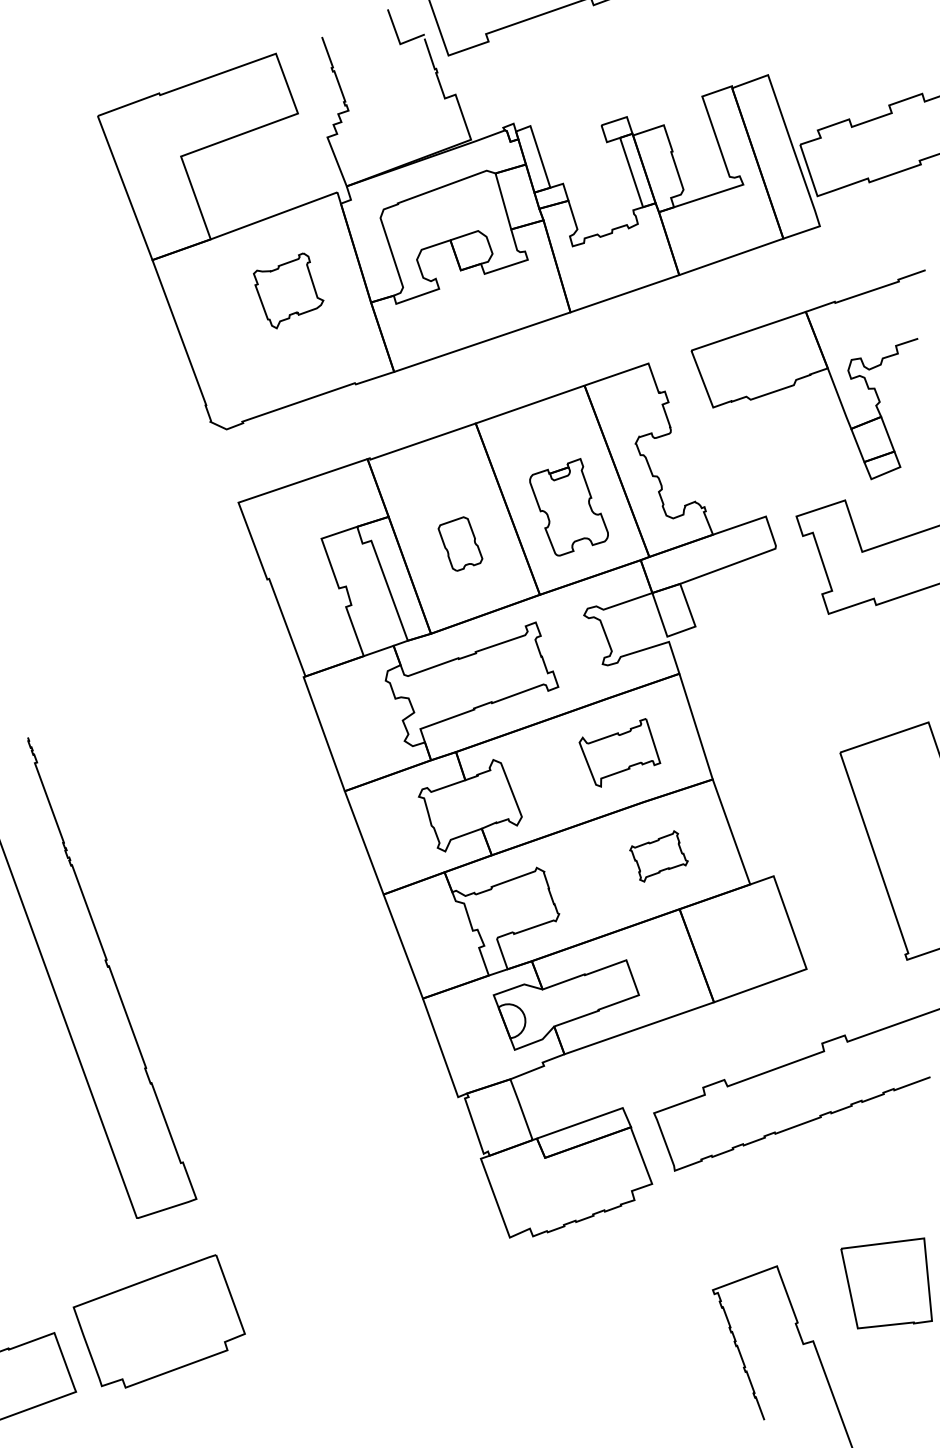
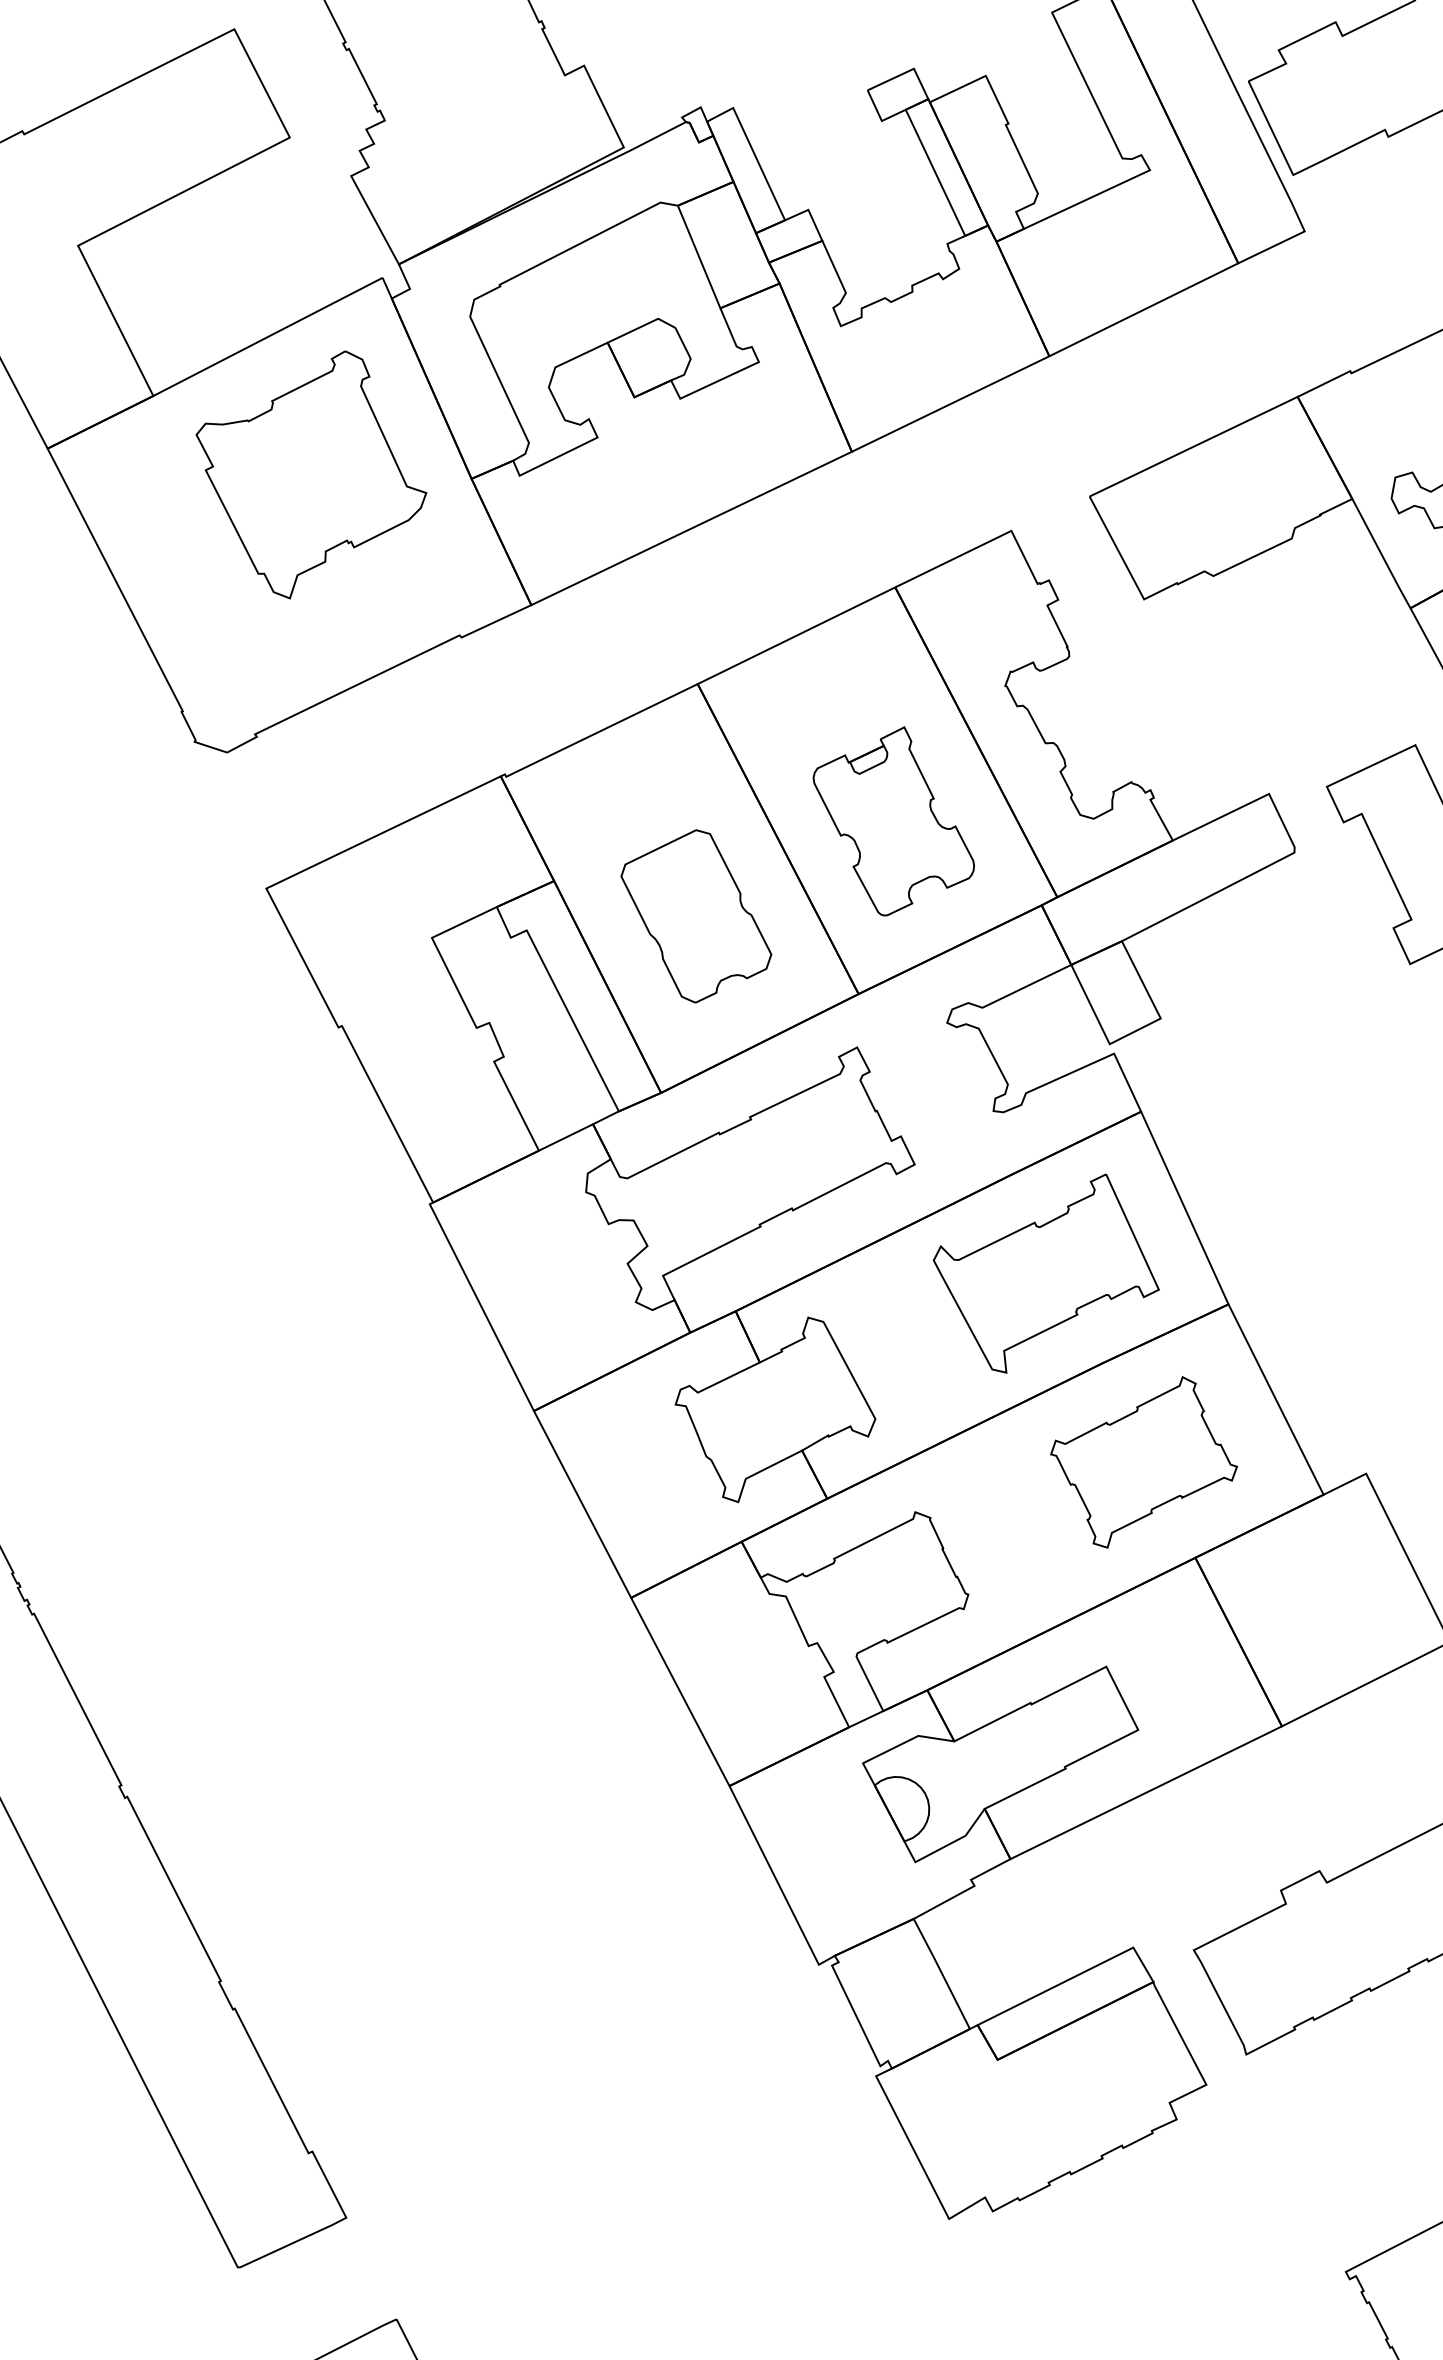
part: (288, 290) -> (312, 475), size x1.67
part: (460, 543) -> (696, 915), size x1.67
part: (619, 752) -> (1045, 1274), size x1.43
part: (658, 856) -> (1143, 1462), size x1.67

